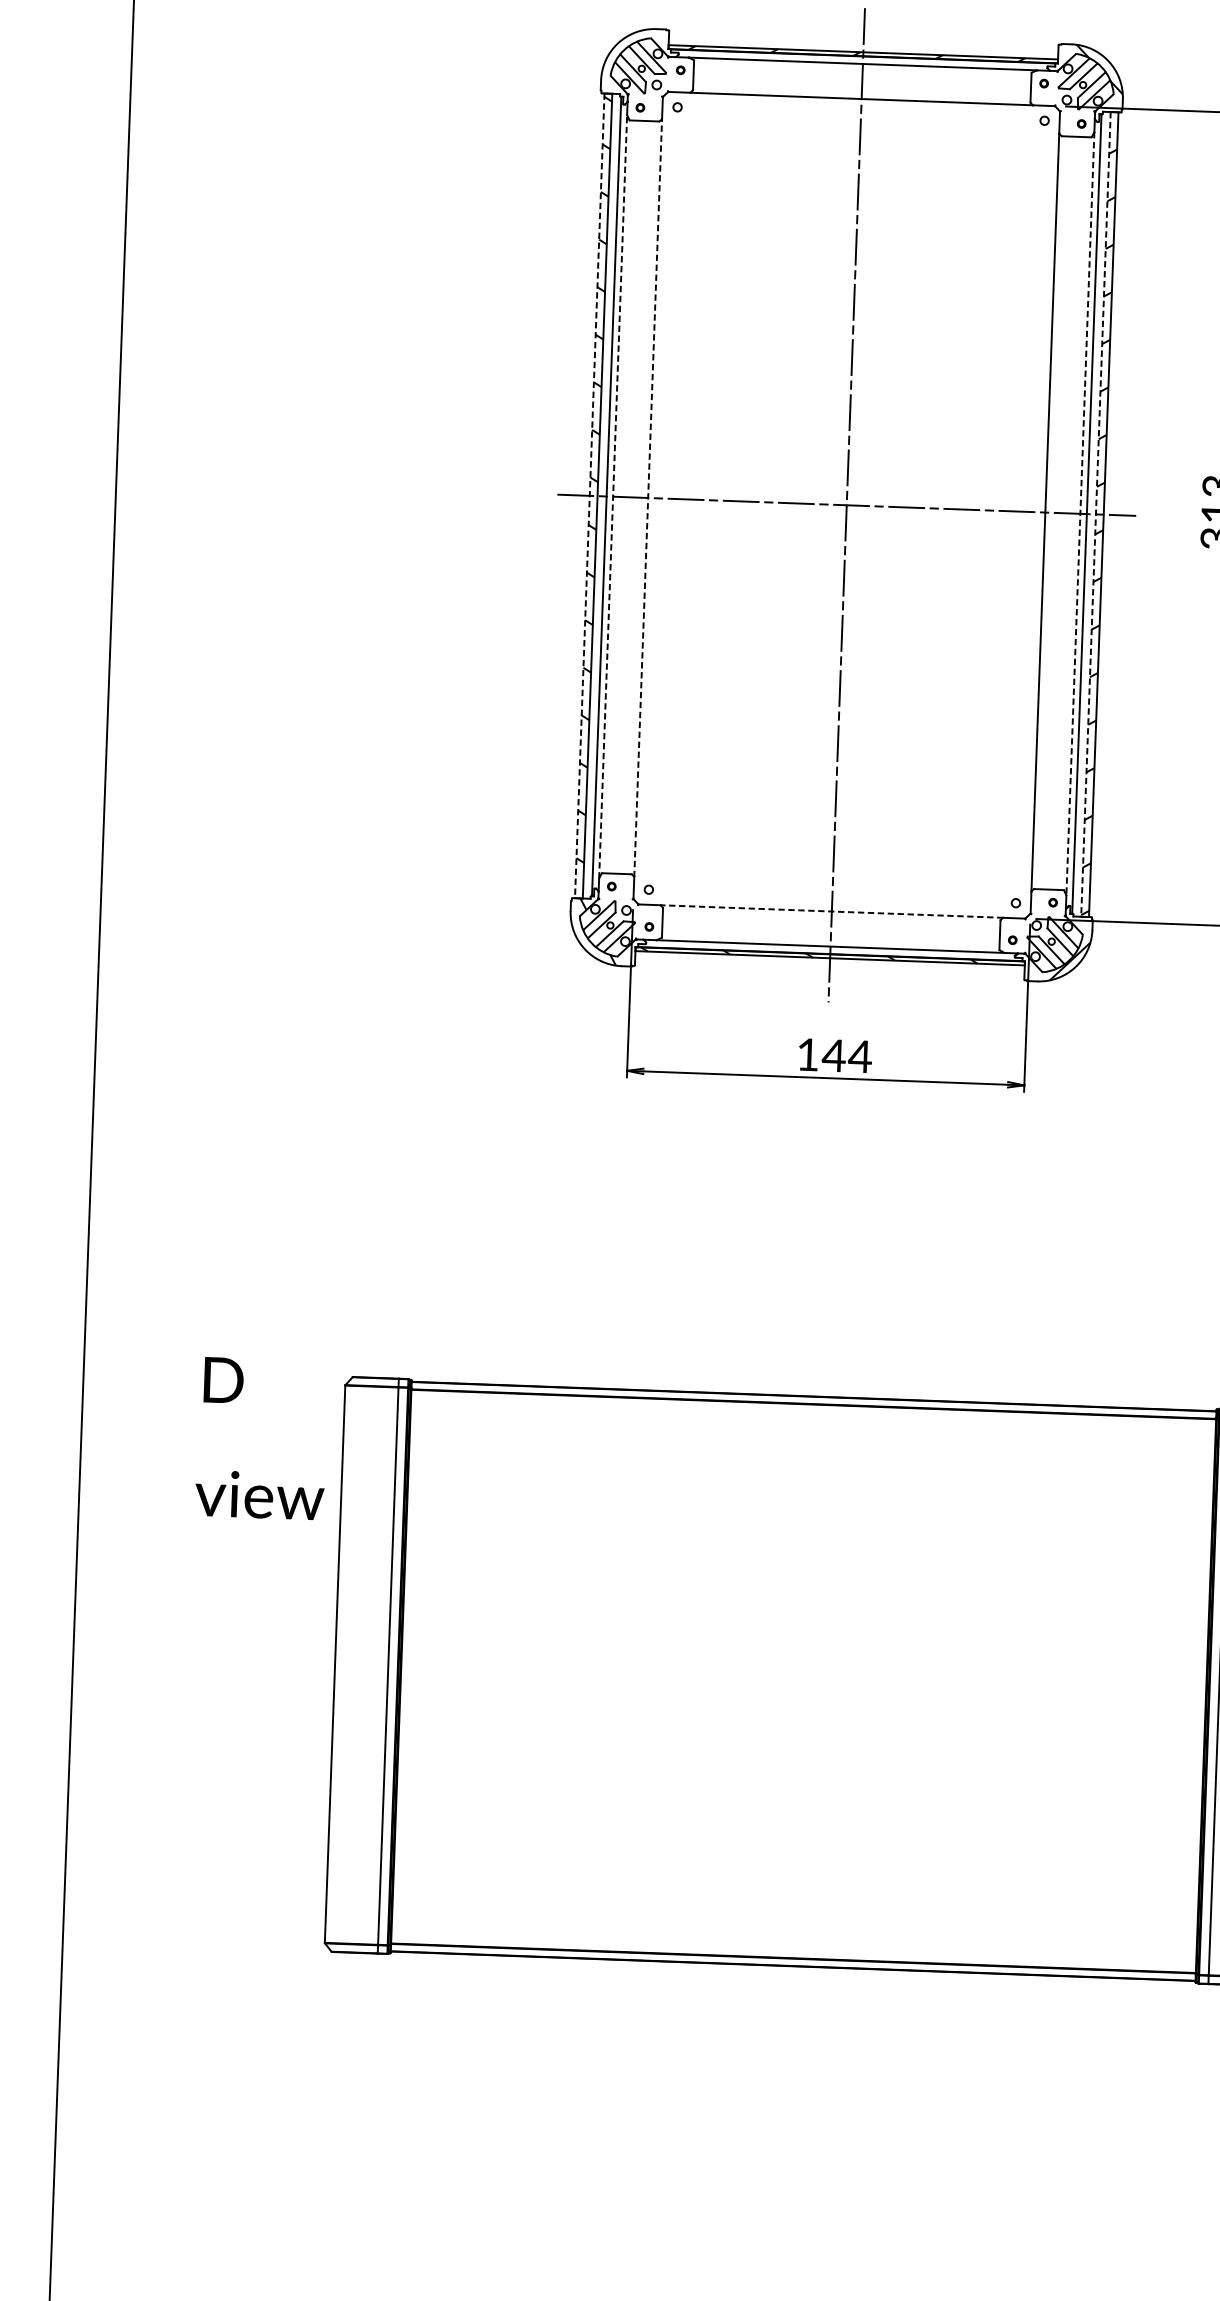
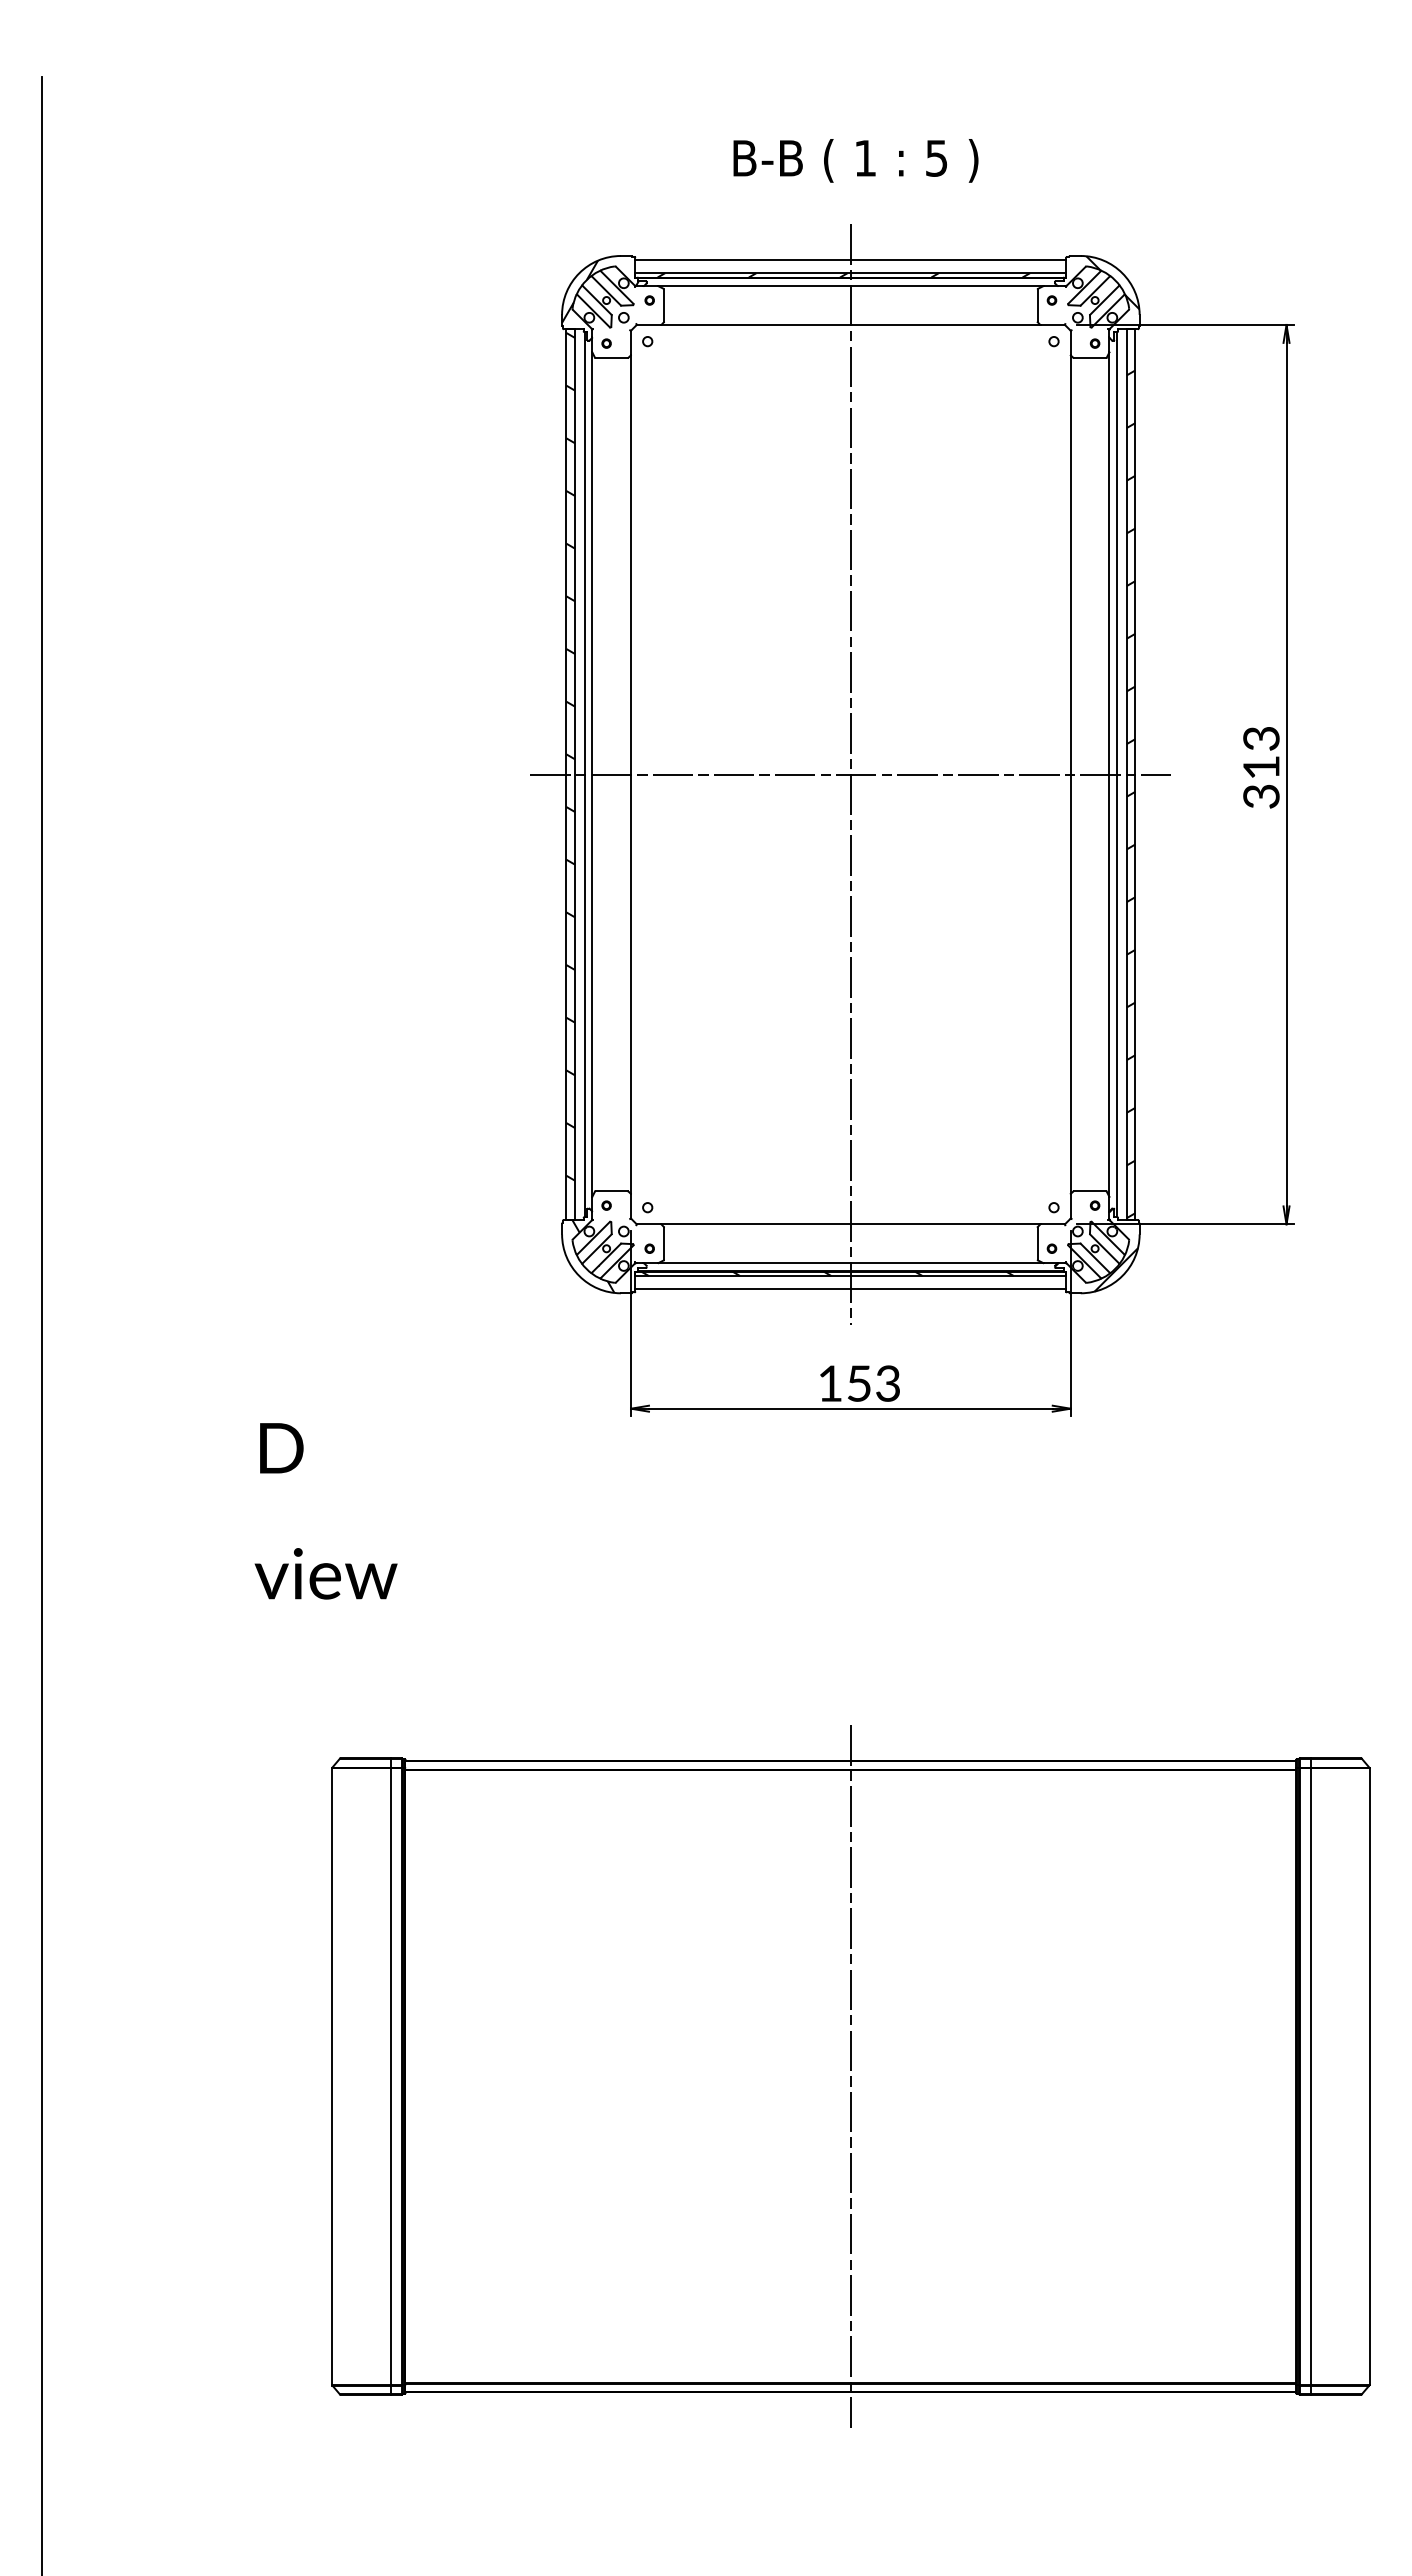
line: (863, 40) -> (850, 260), added
hatch: (636, 60) -> (600, 291), added
line: (589, 496) -> (566, 775), dashed -> solid
line: (613, 496) -> (592, 774), dashed -> solid
line: (648, 497) -> (631, 774), dashed -> solid
line: (1080, 513) -> (1109, 774), dashed -> solid
line: (1095, 515) -> (1126, 775), dashed -> solid
line: (831, 911) -> (850, 1224), dashed -> solid
line: (829, 969) -> (850, 1288), added
text: (847, 1056) -> (873, 1383), 144 -> 153
text: (261, 1438) -> (325, 1511), moved
line: (803, 1681) -> (850, 2076), added

